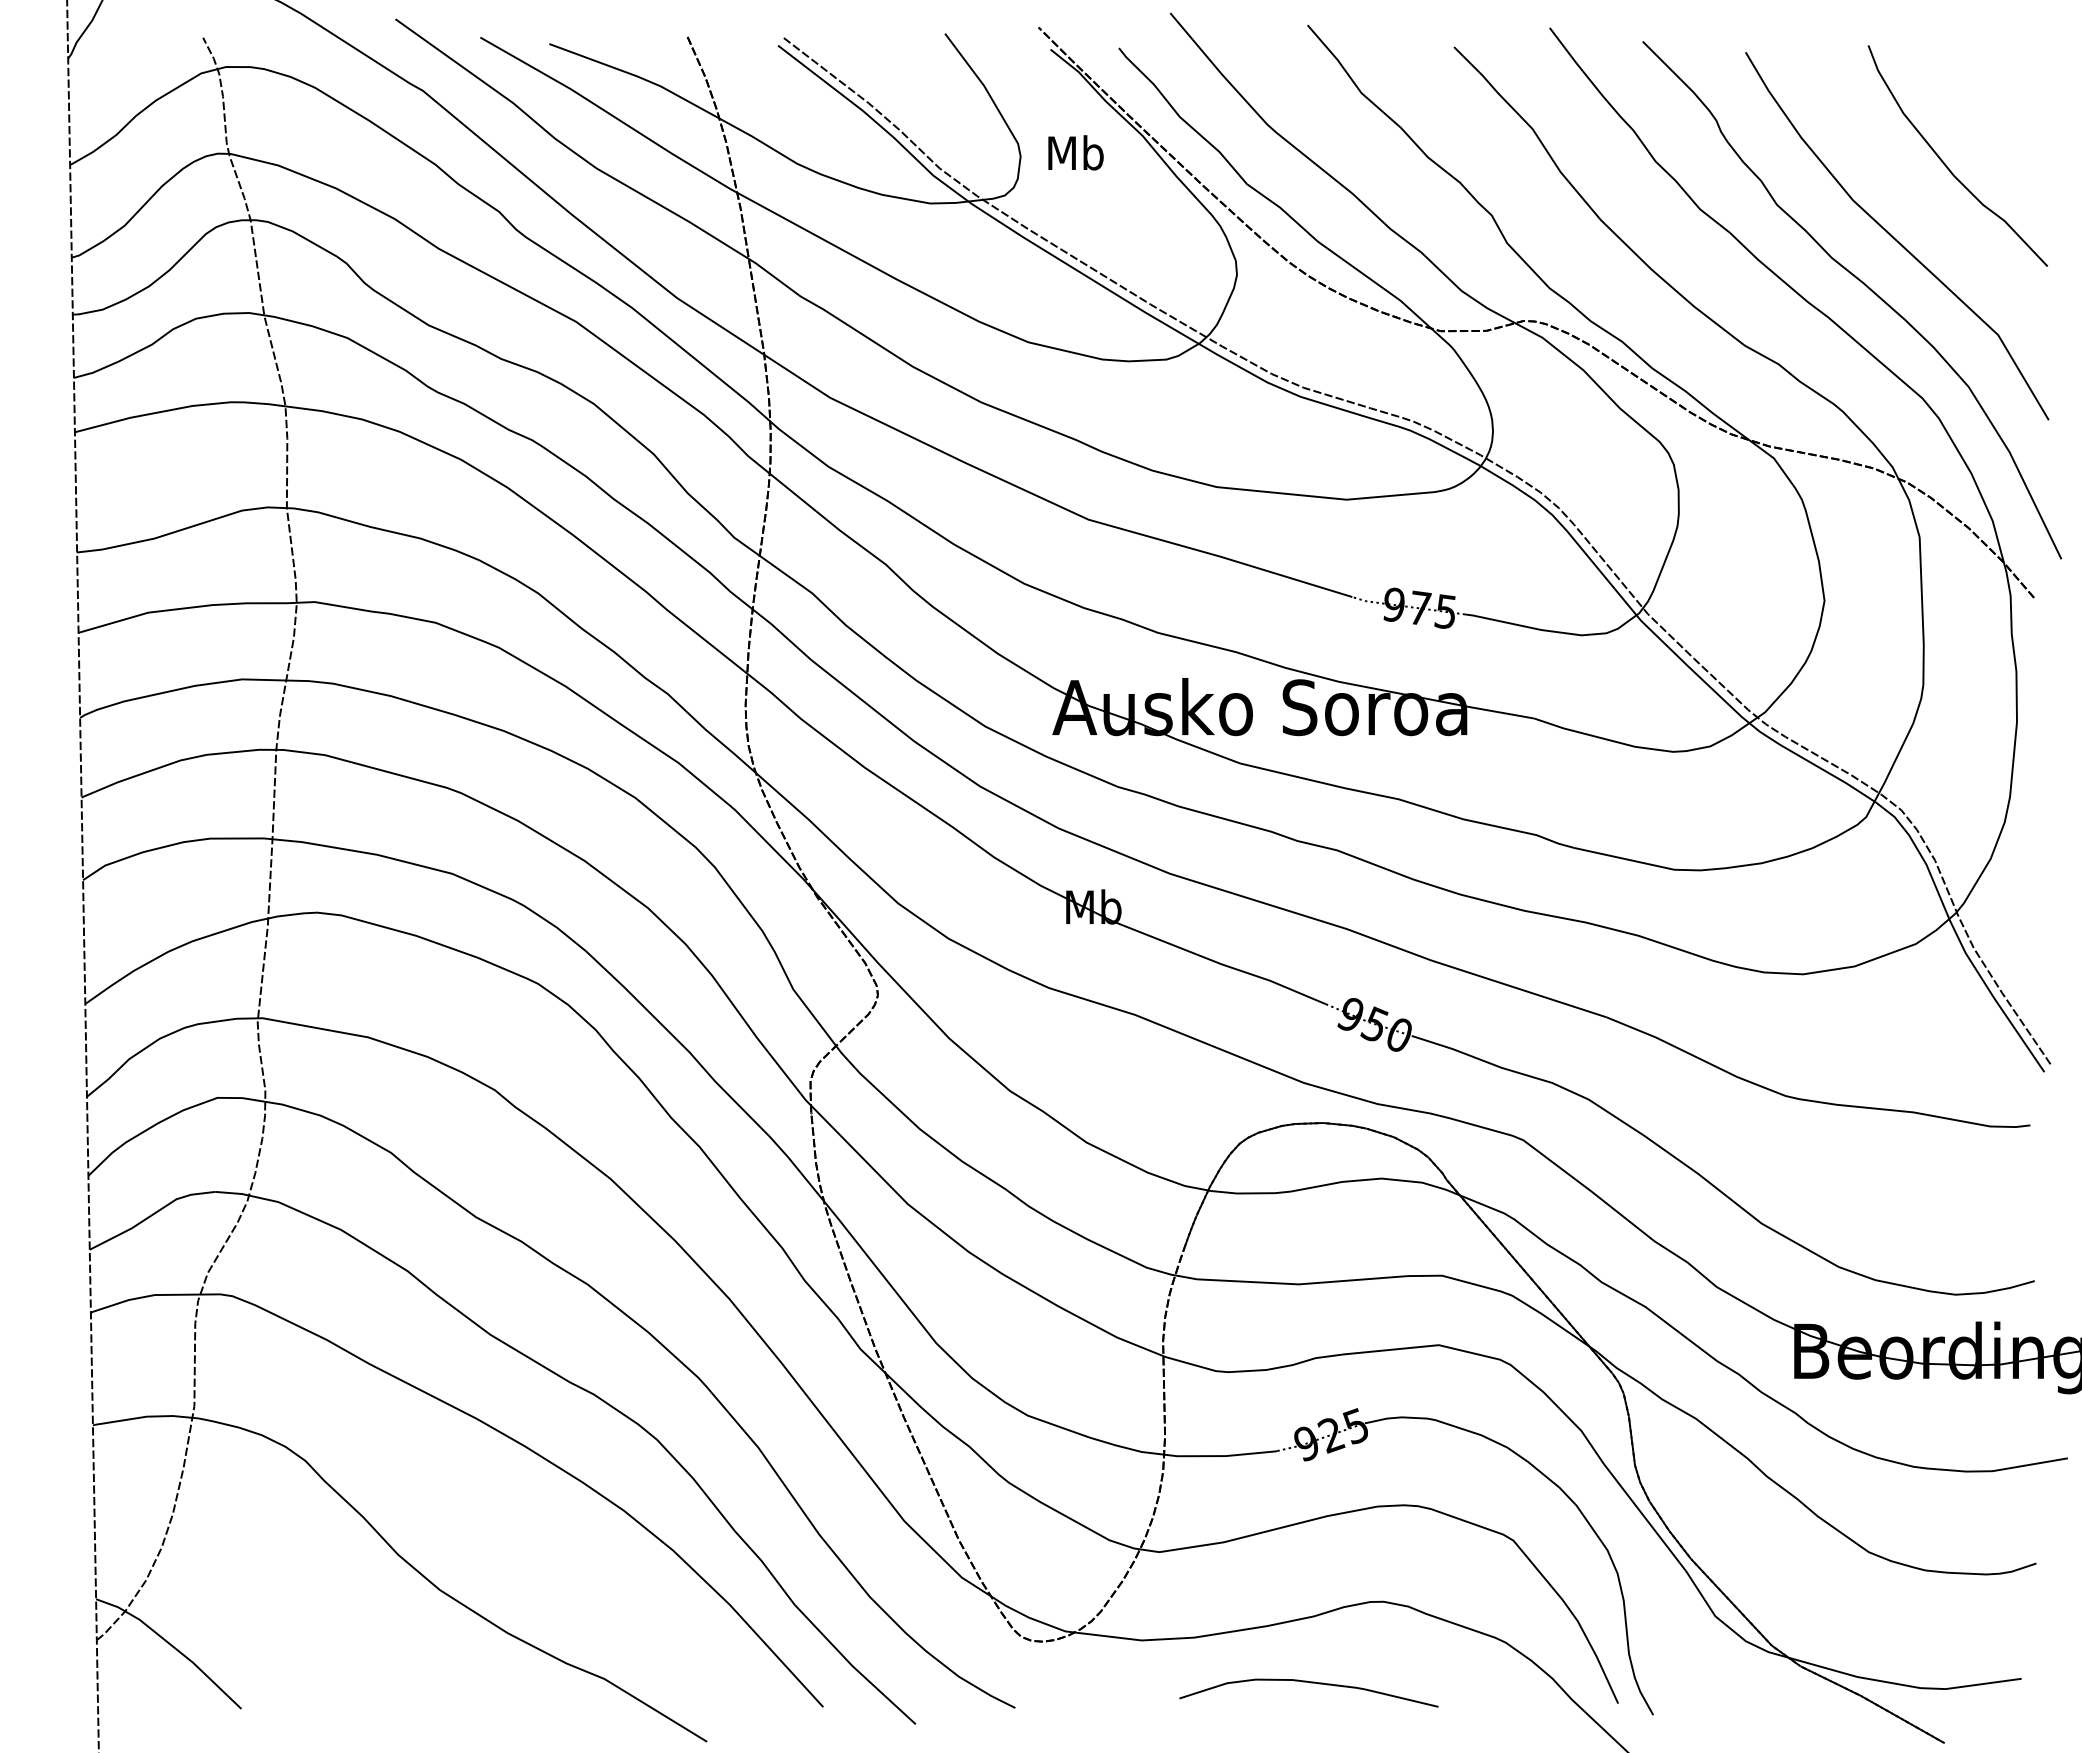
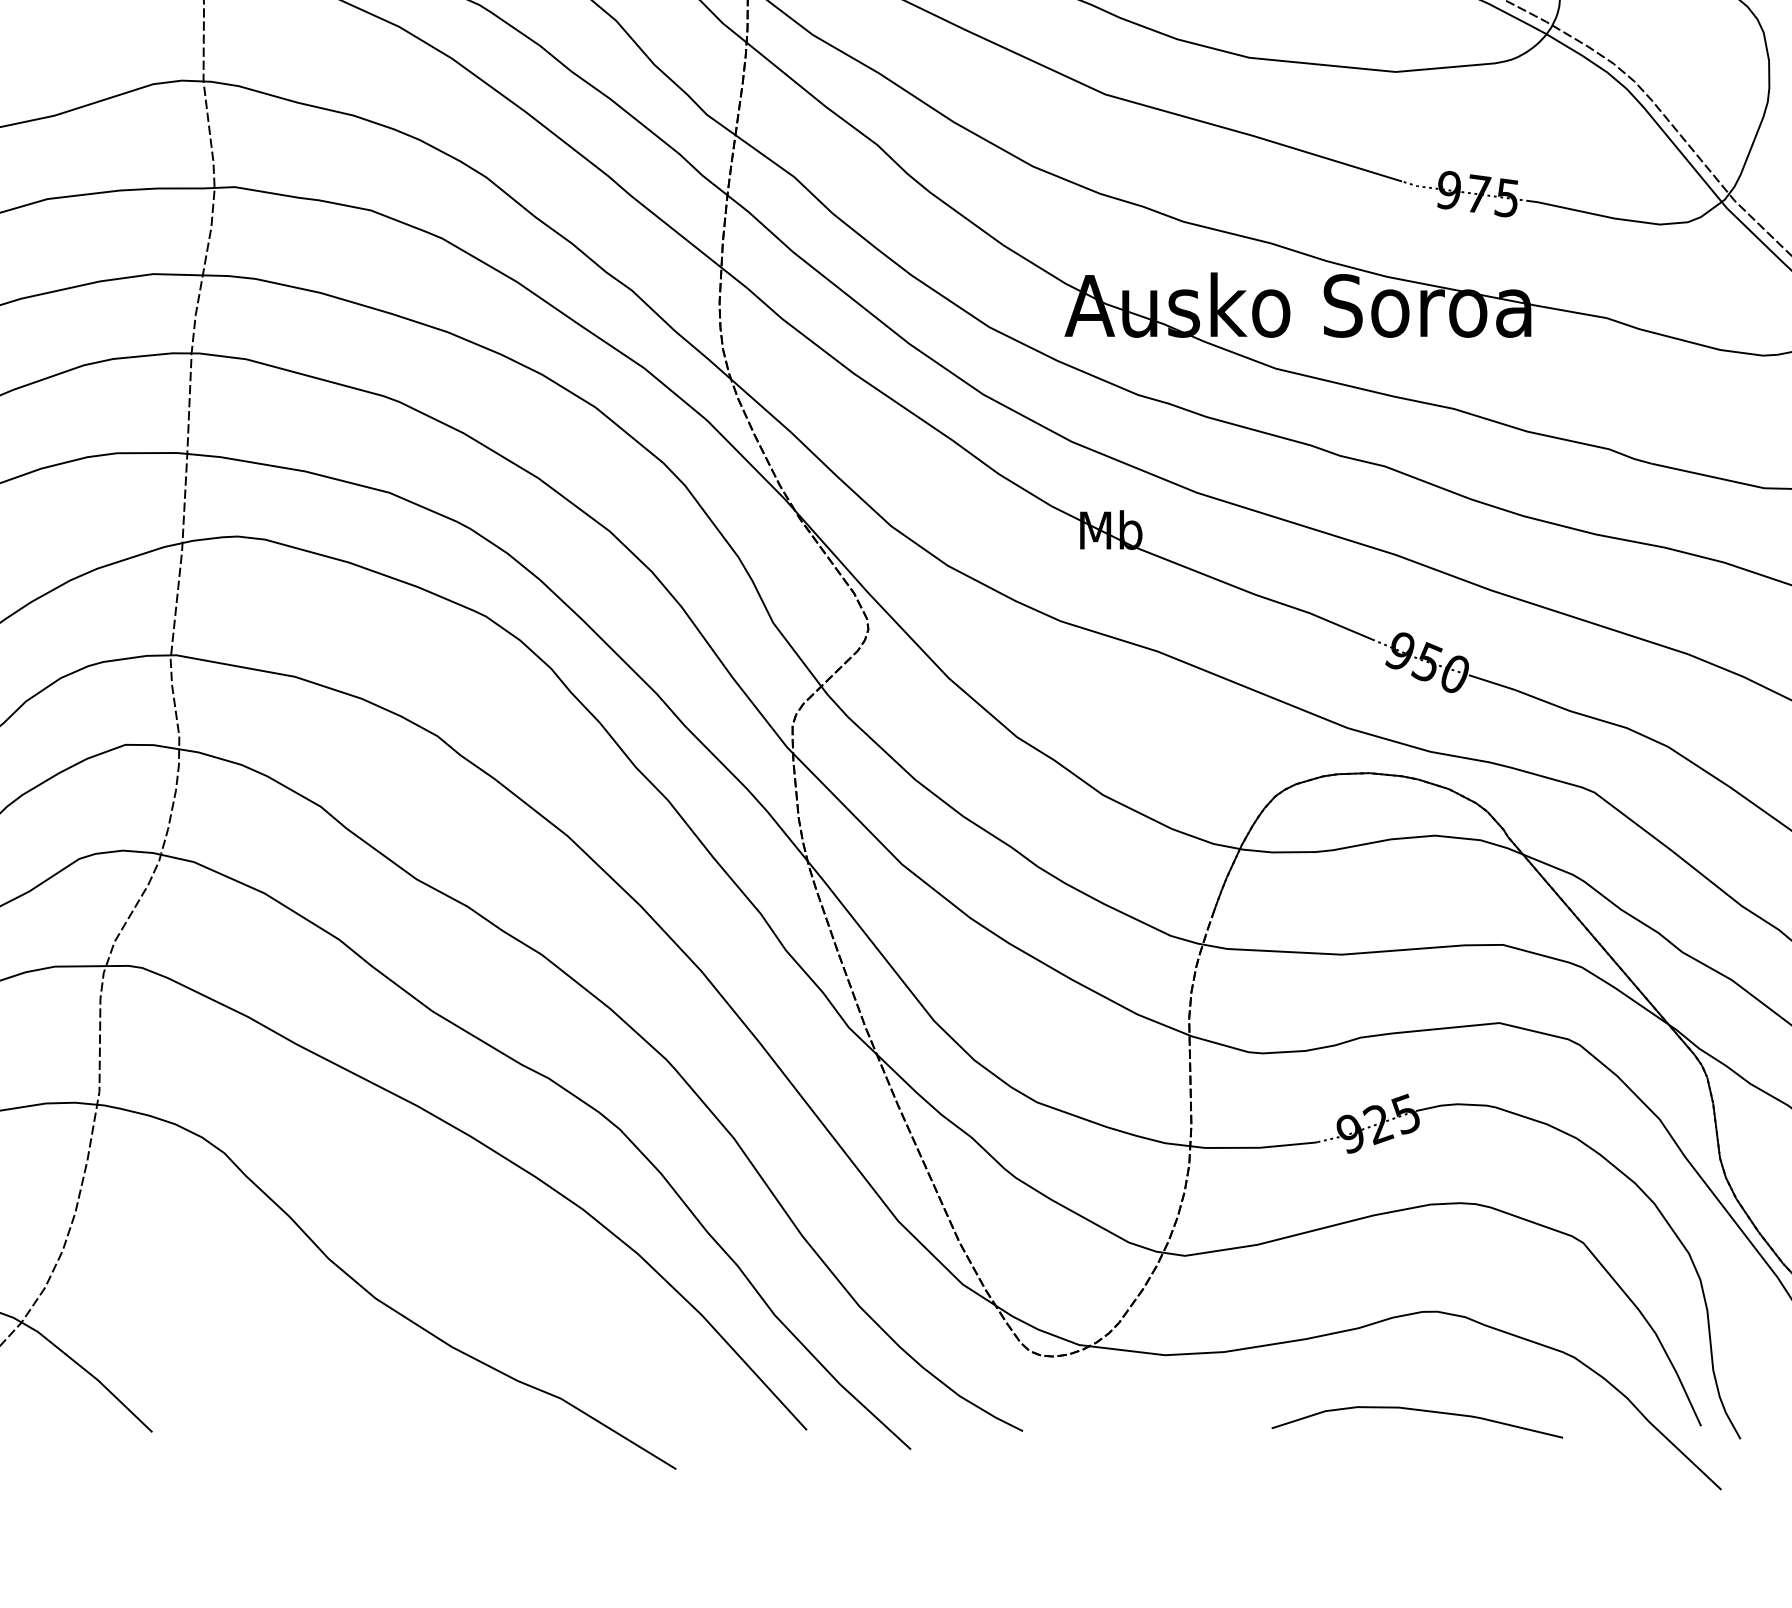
curve: (1310, 1683) -> (1419, 1411), moved

